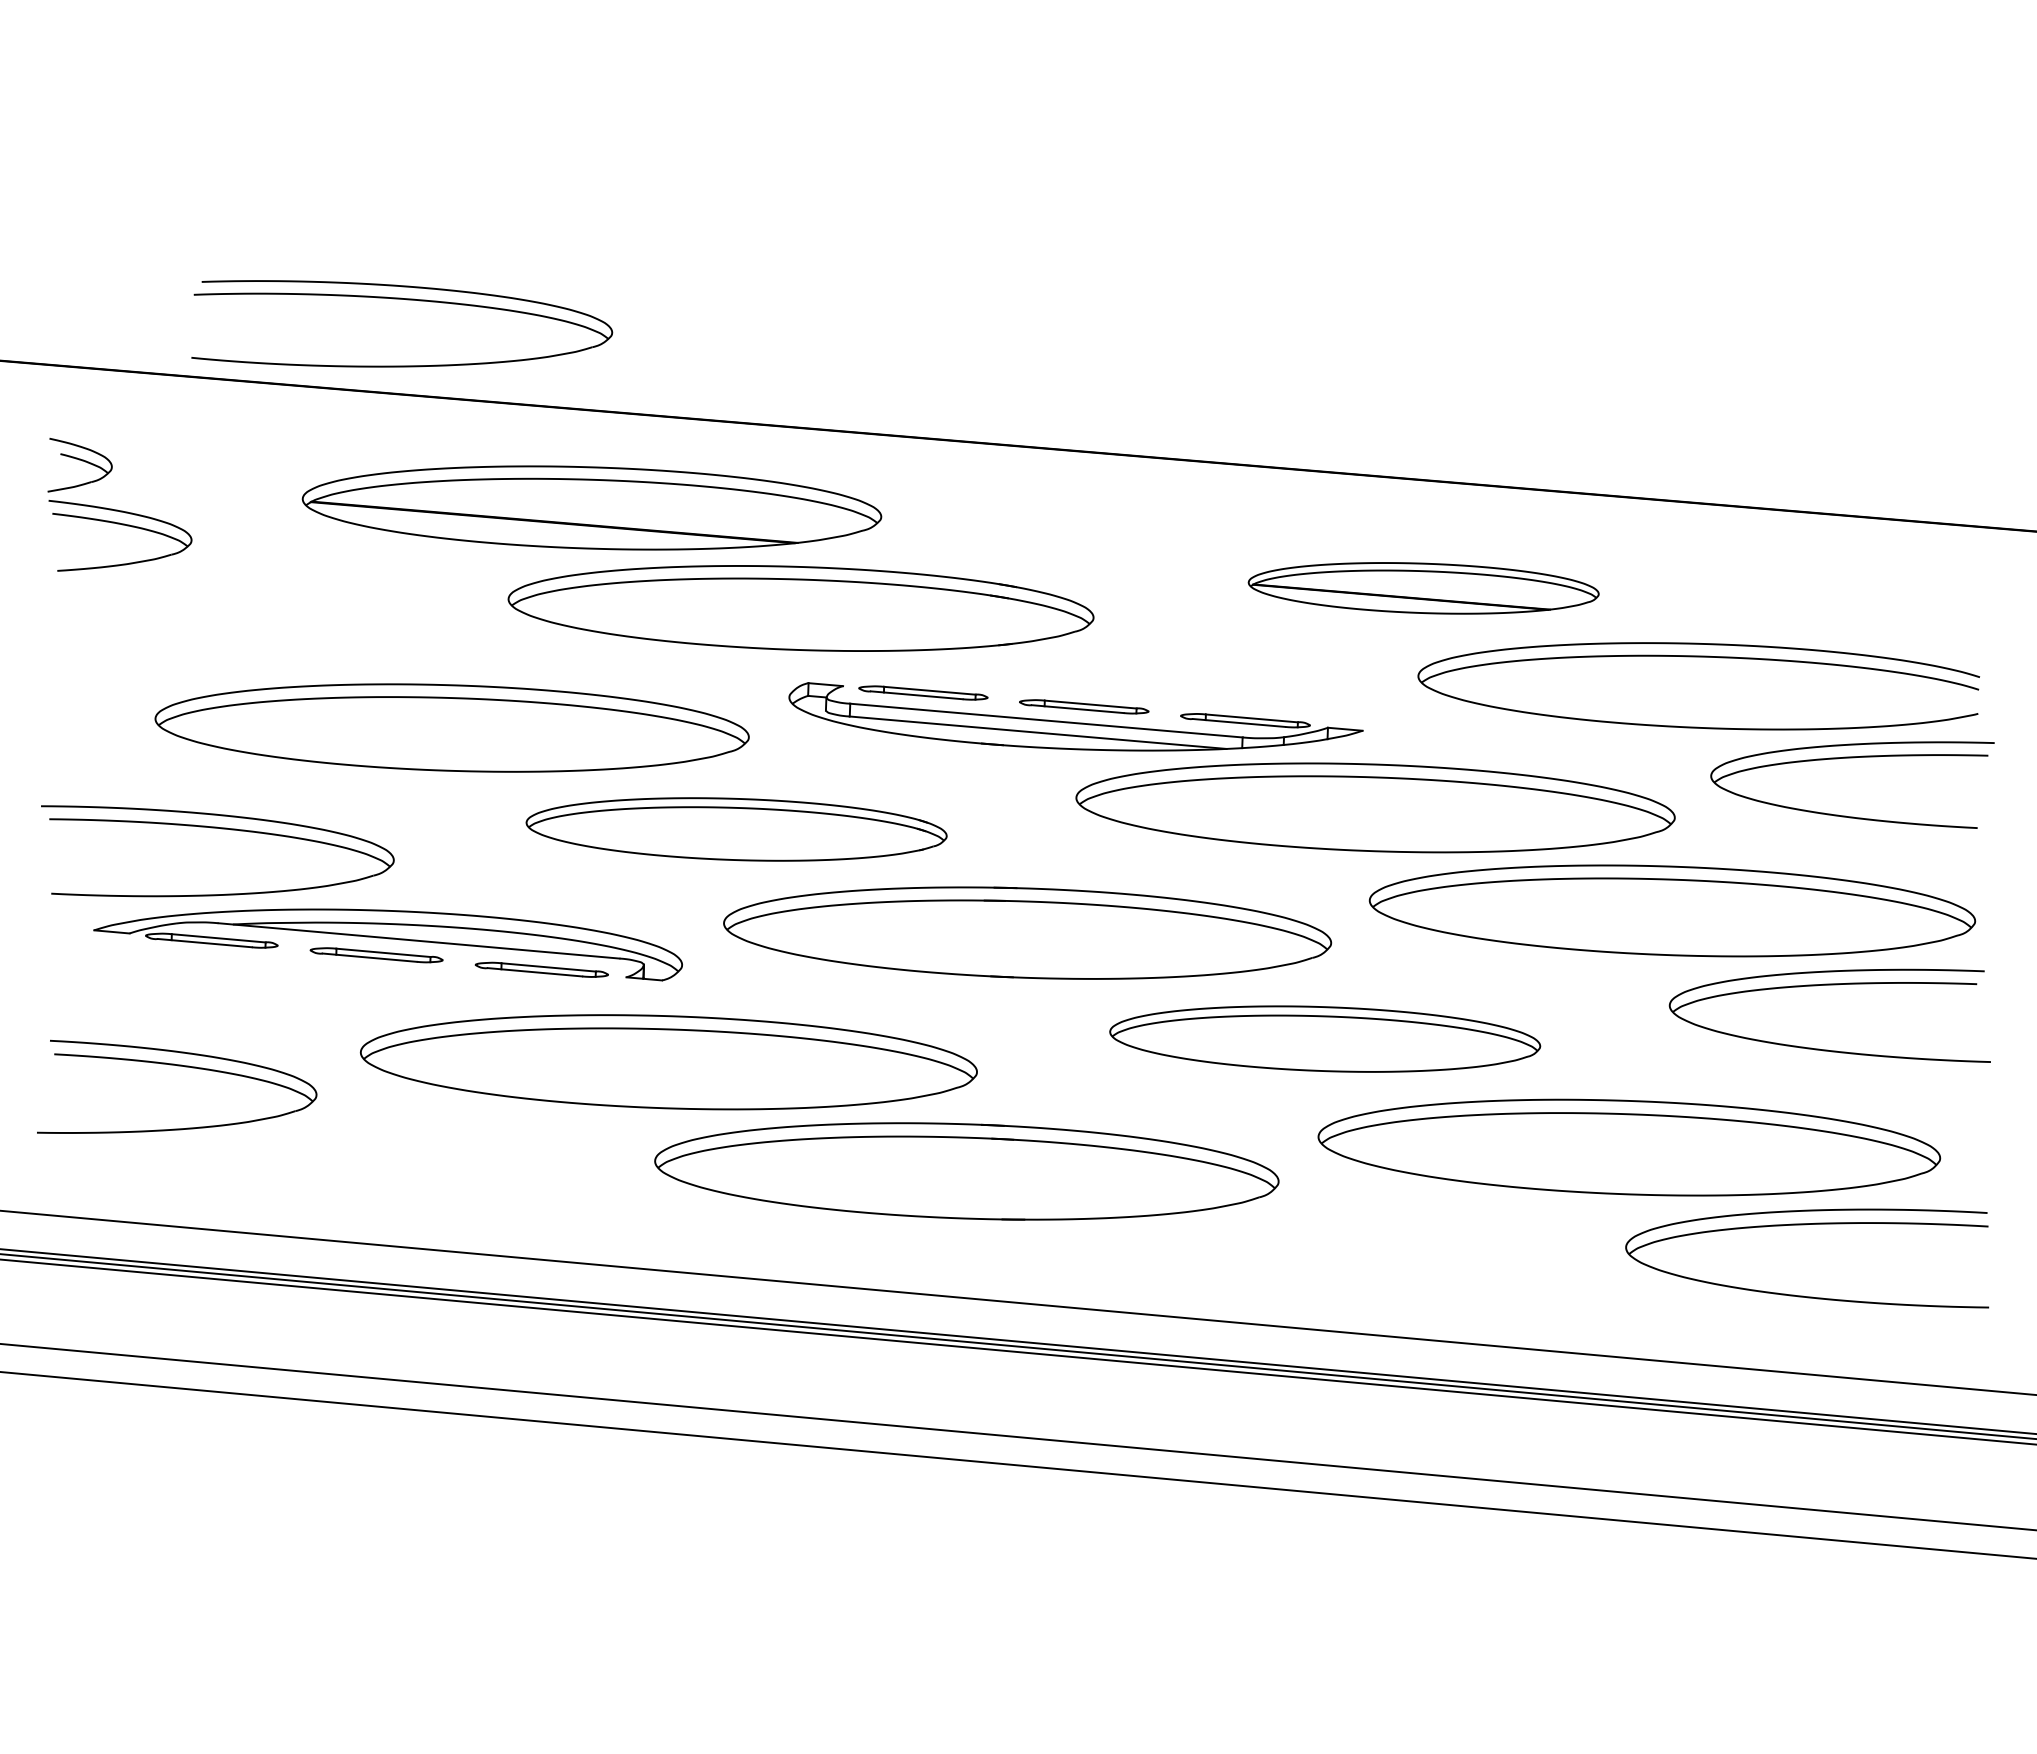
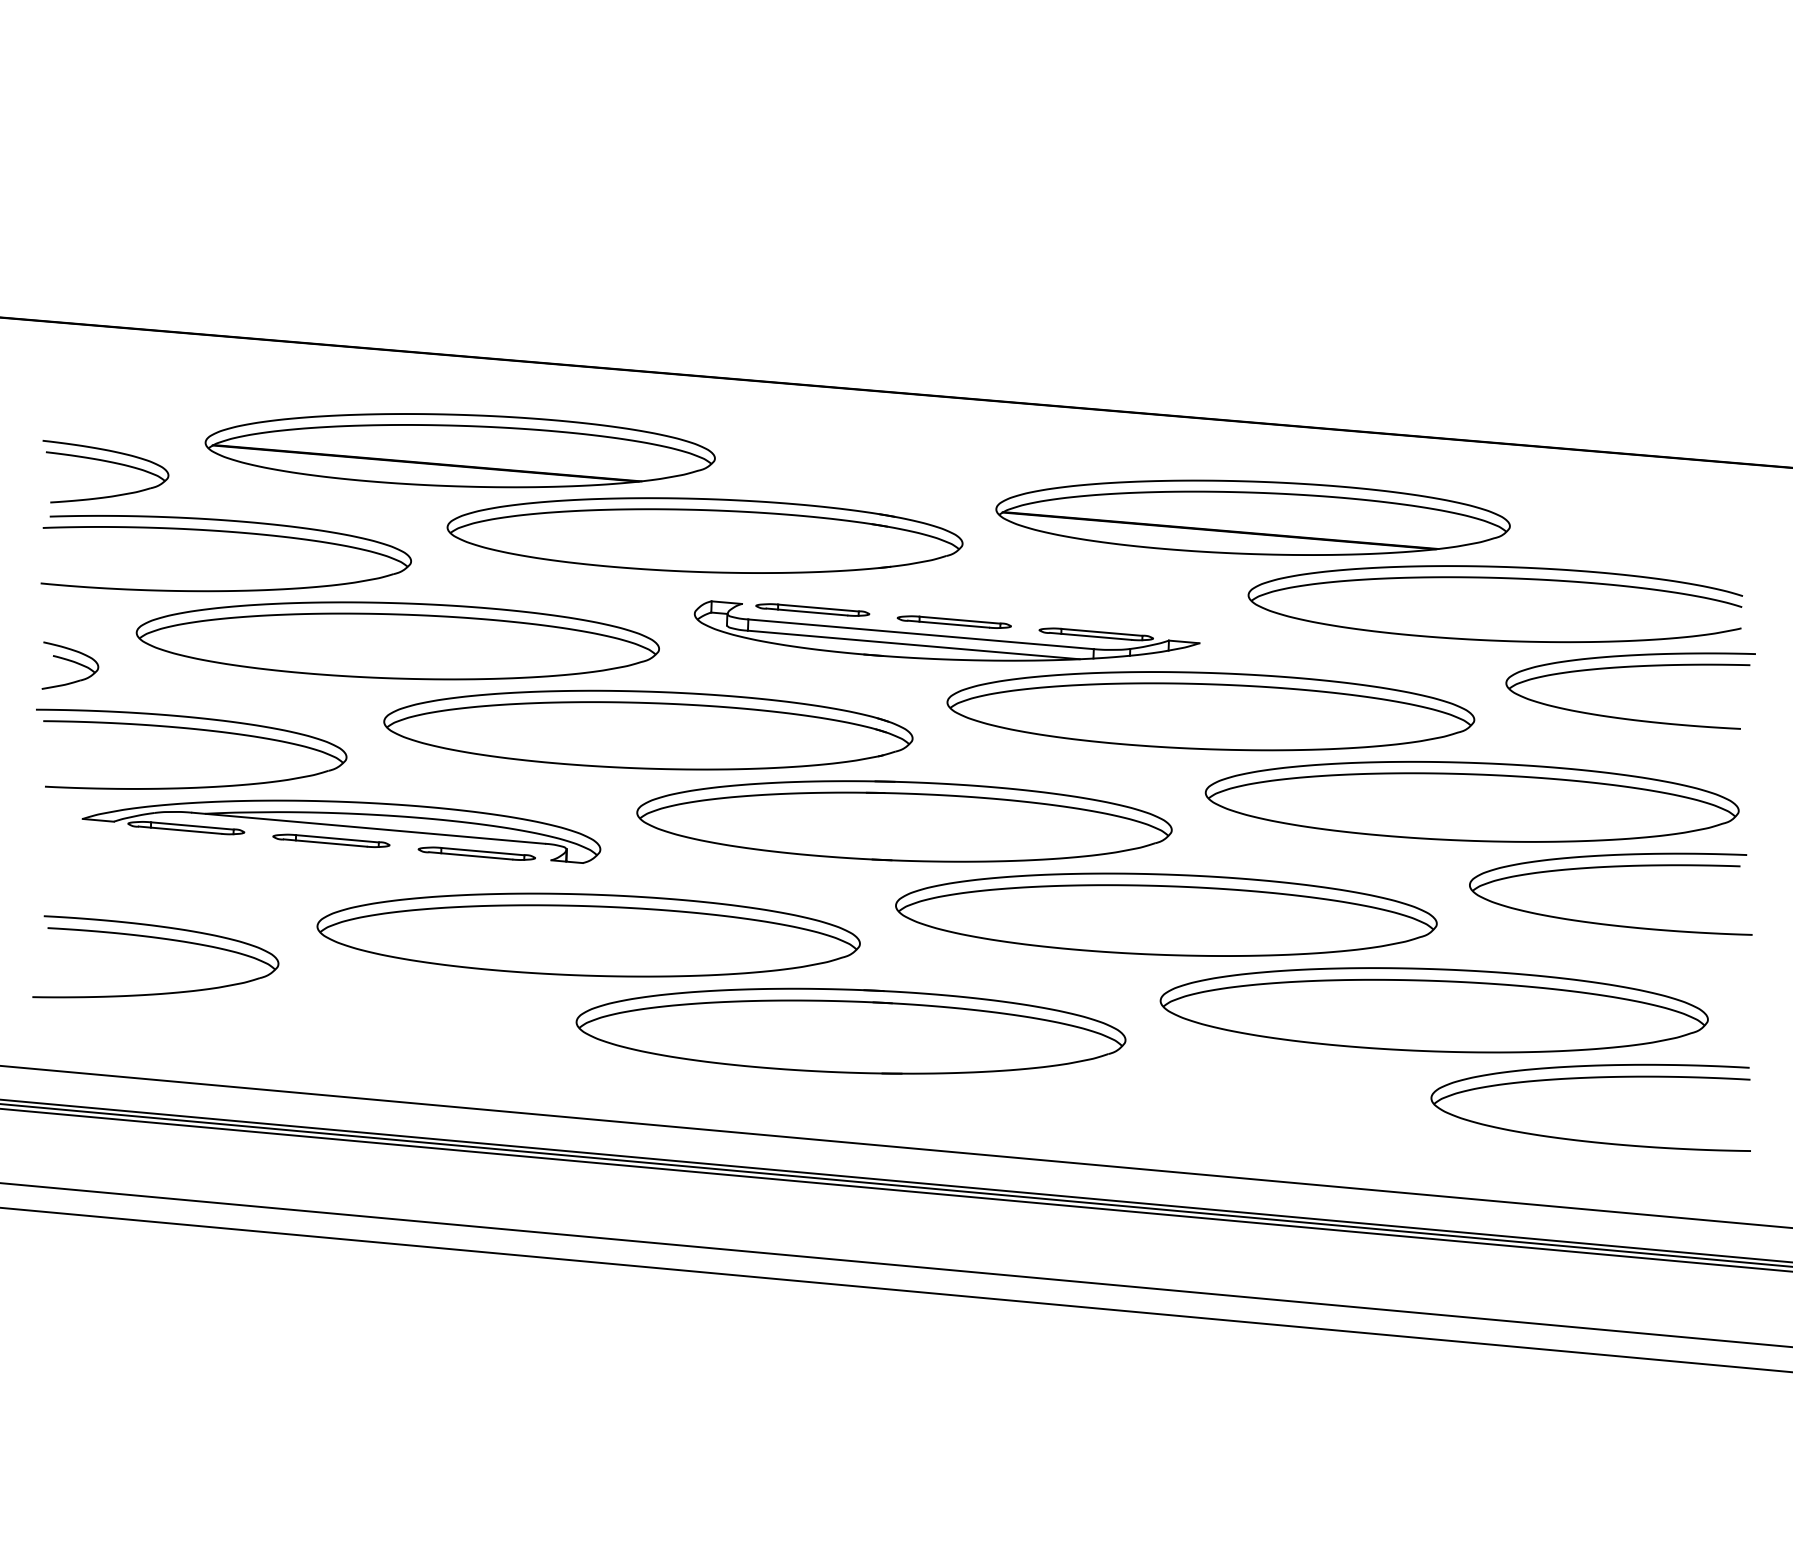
part: (406, 300) -> (230, 532), moved
part: (79, 465) -> (69, 665), moved
part: (591, 507) -> (459, 450), moved
part: (1423, 588) -> (1253, 518), size x1.67
part: (736, 829) -> (648, 730), size x1.43
part: (1325, 1038) -> (1166, 914), size x1.43

